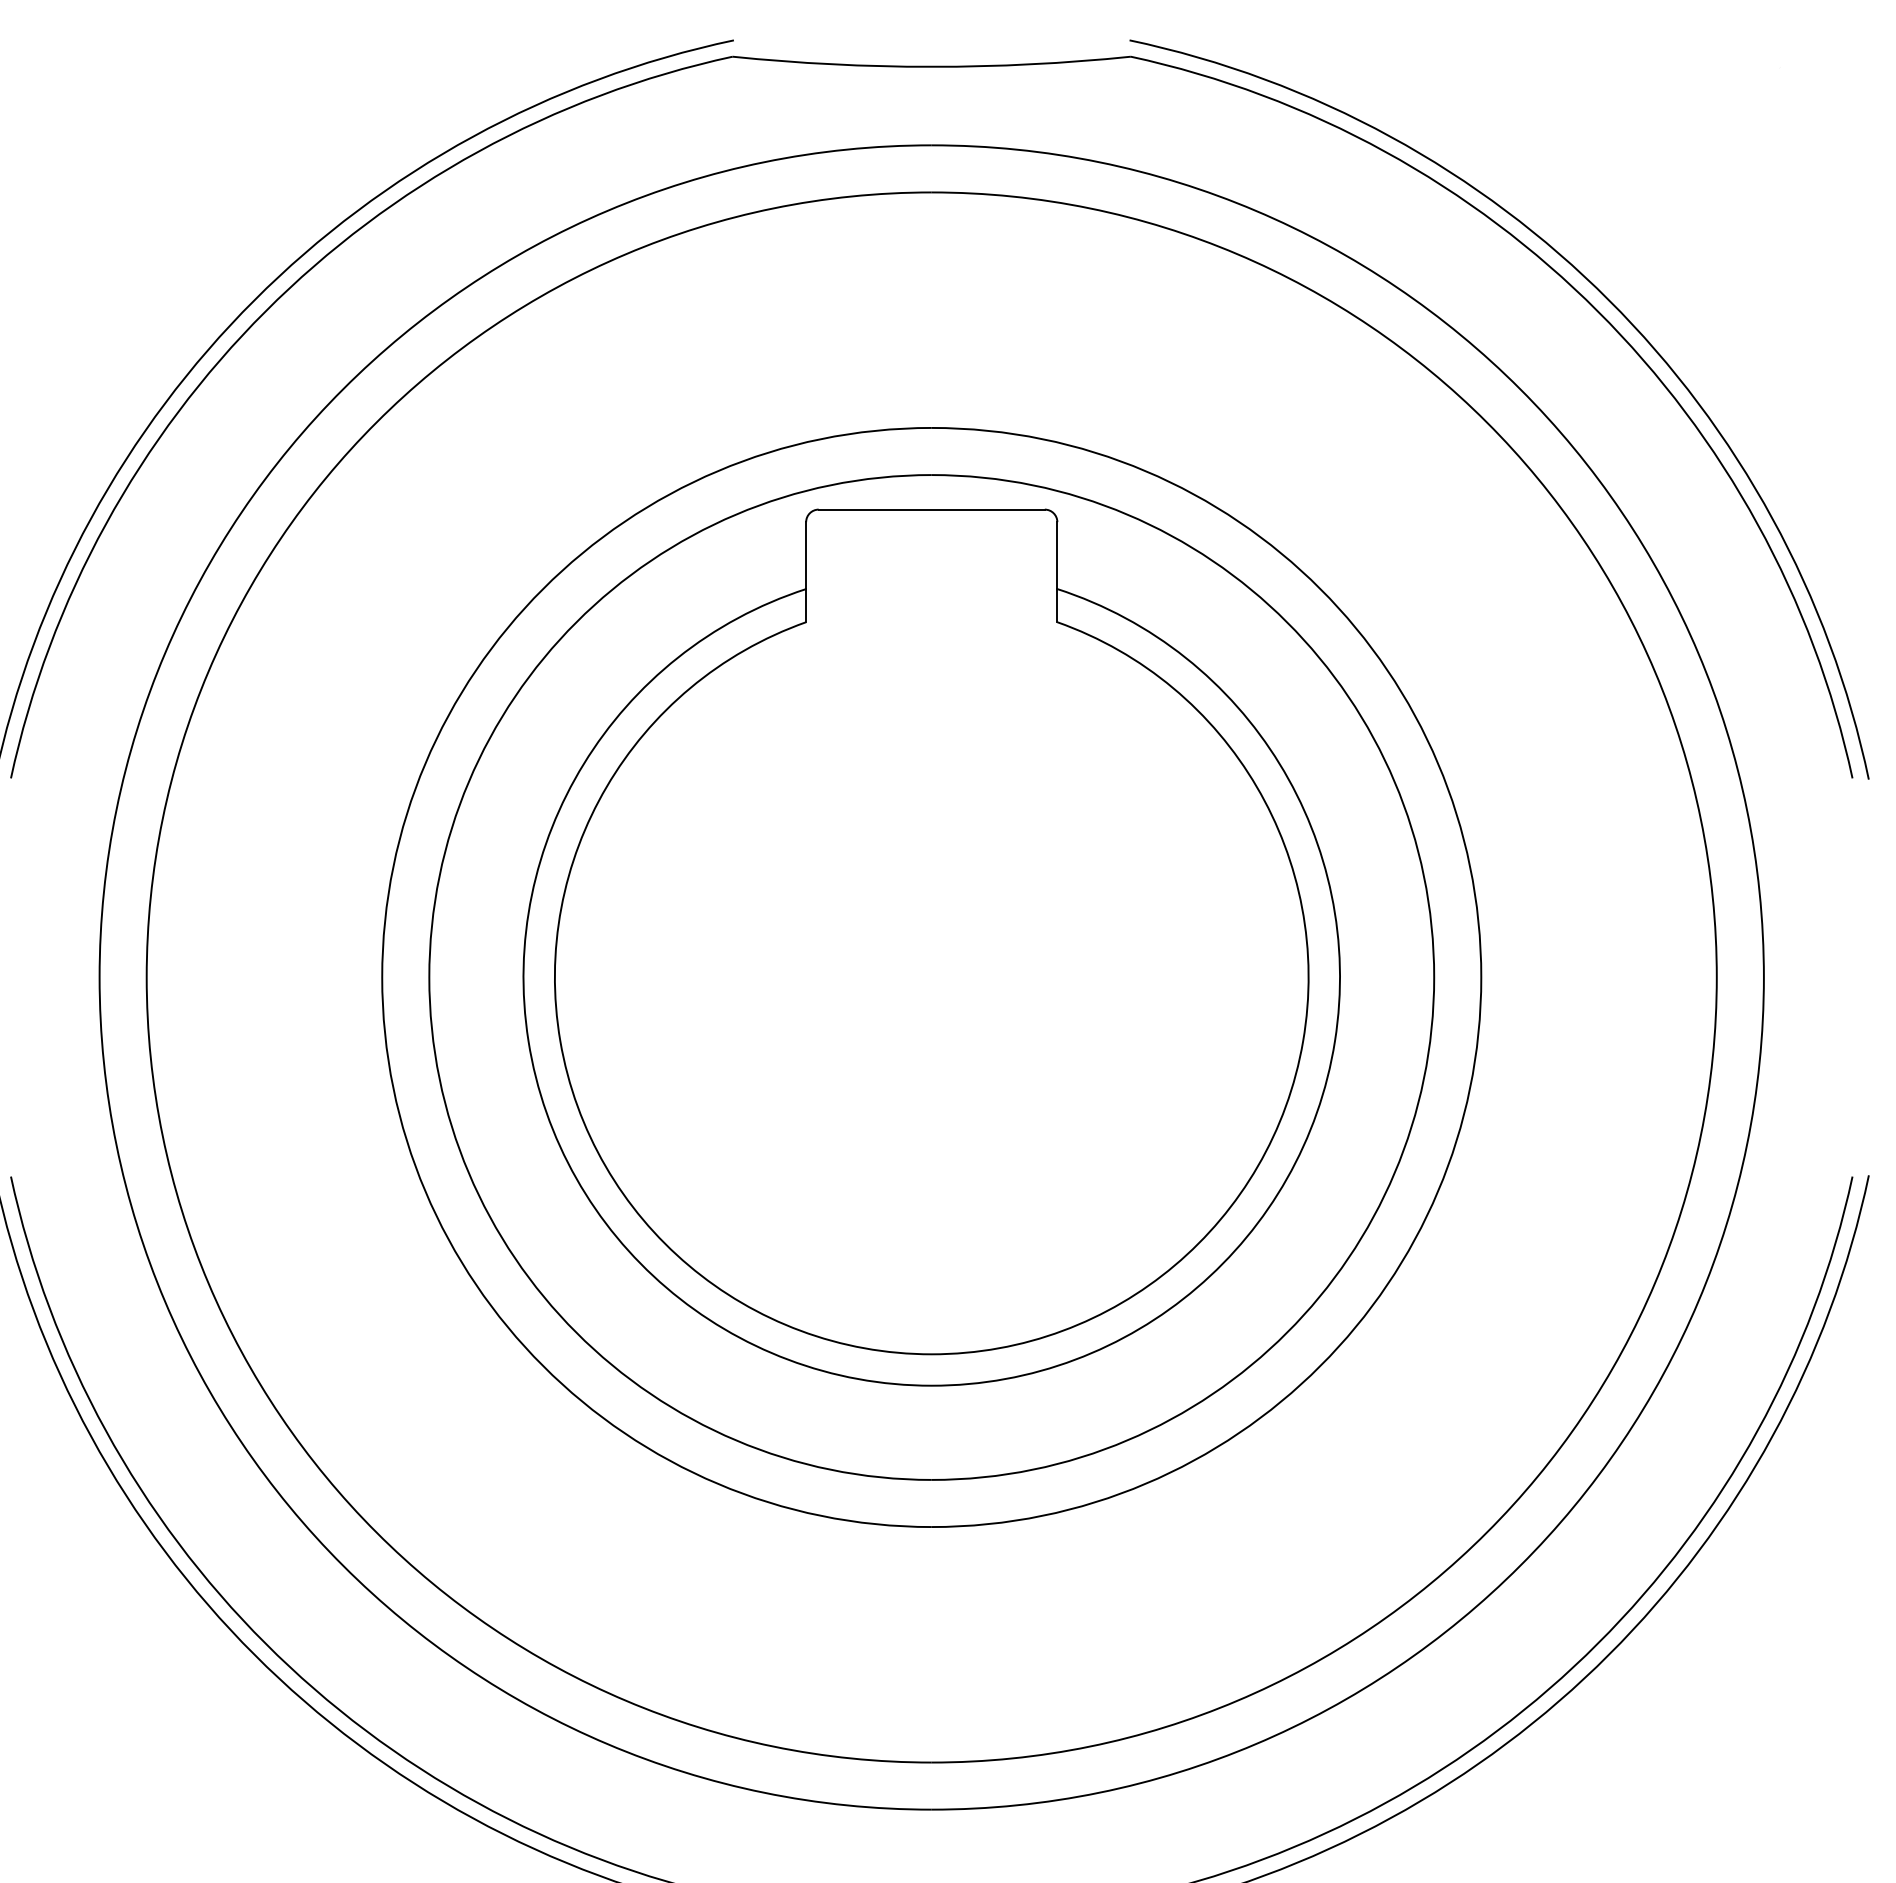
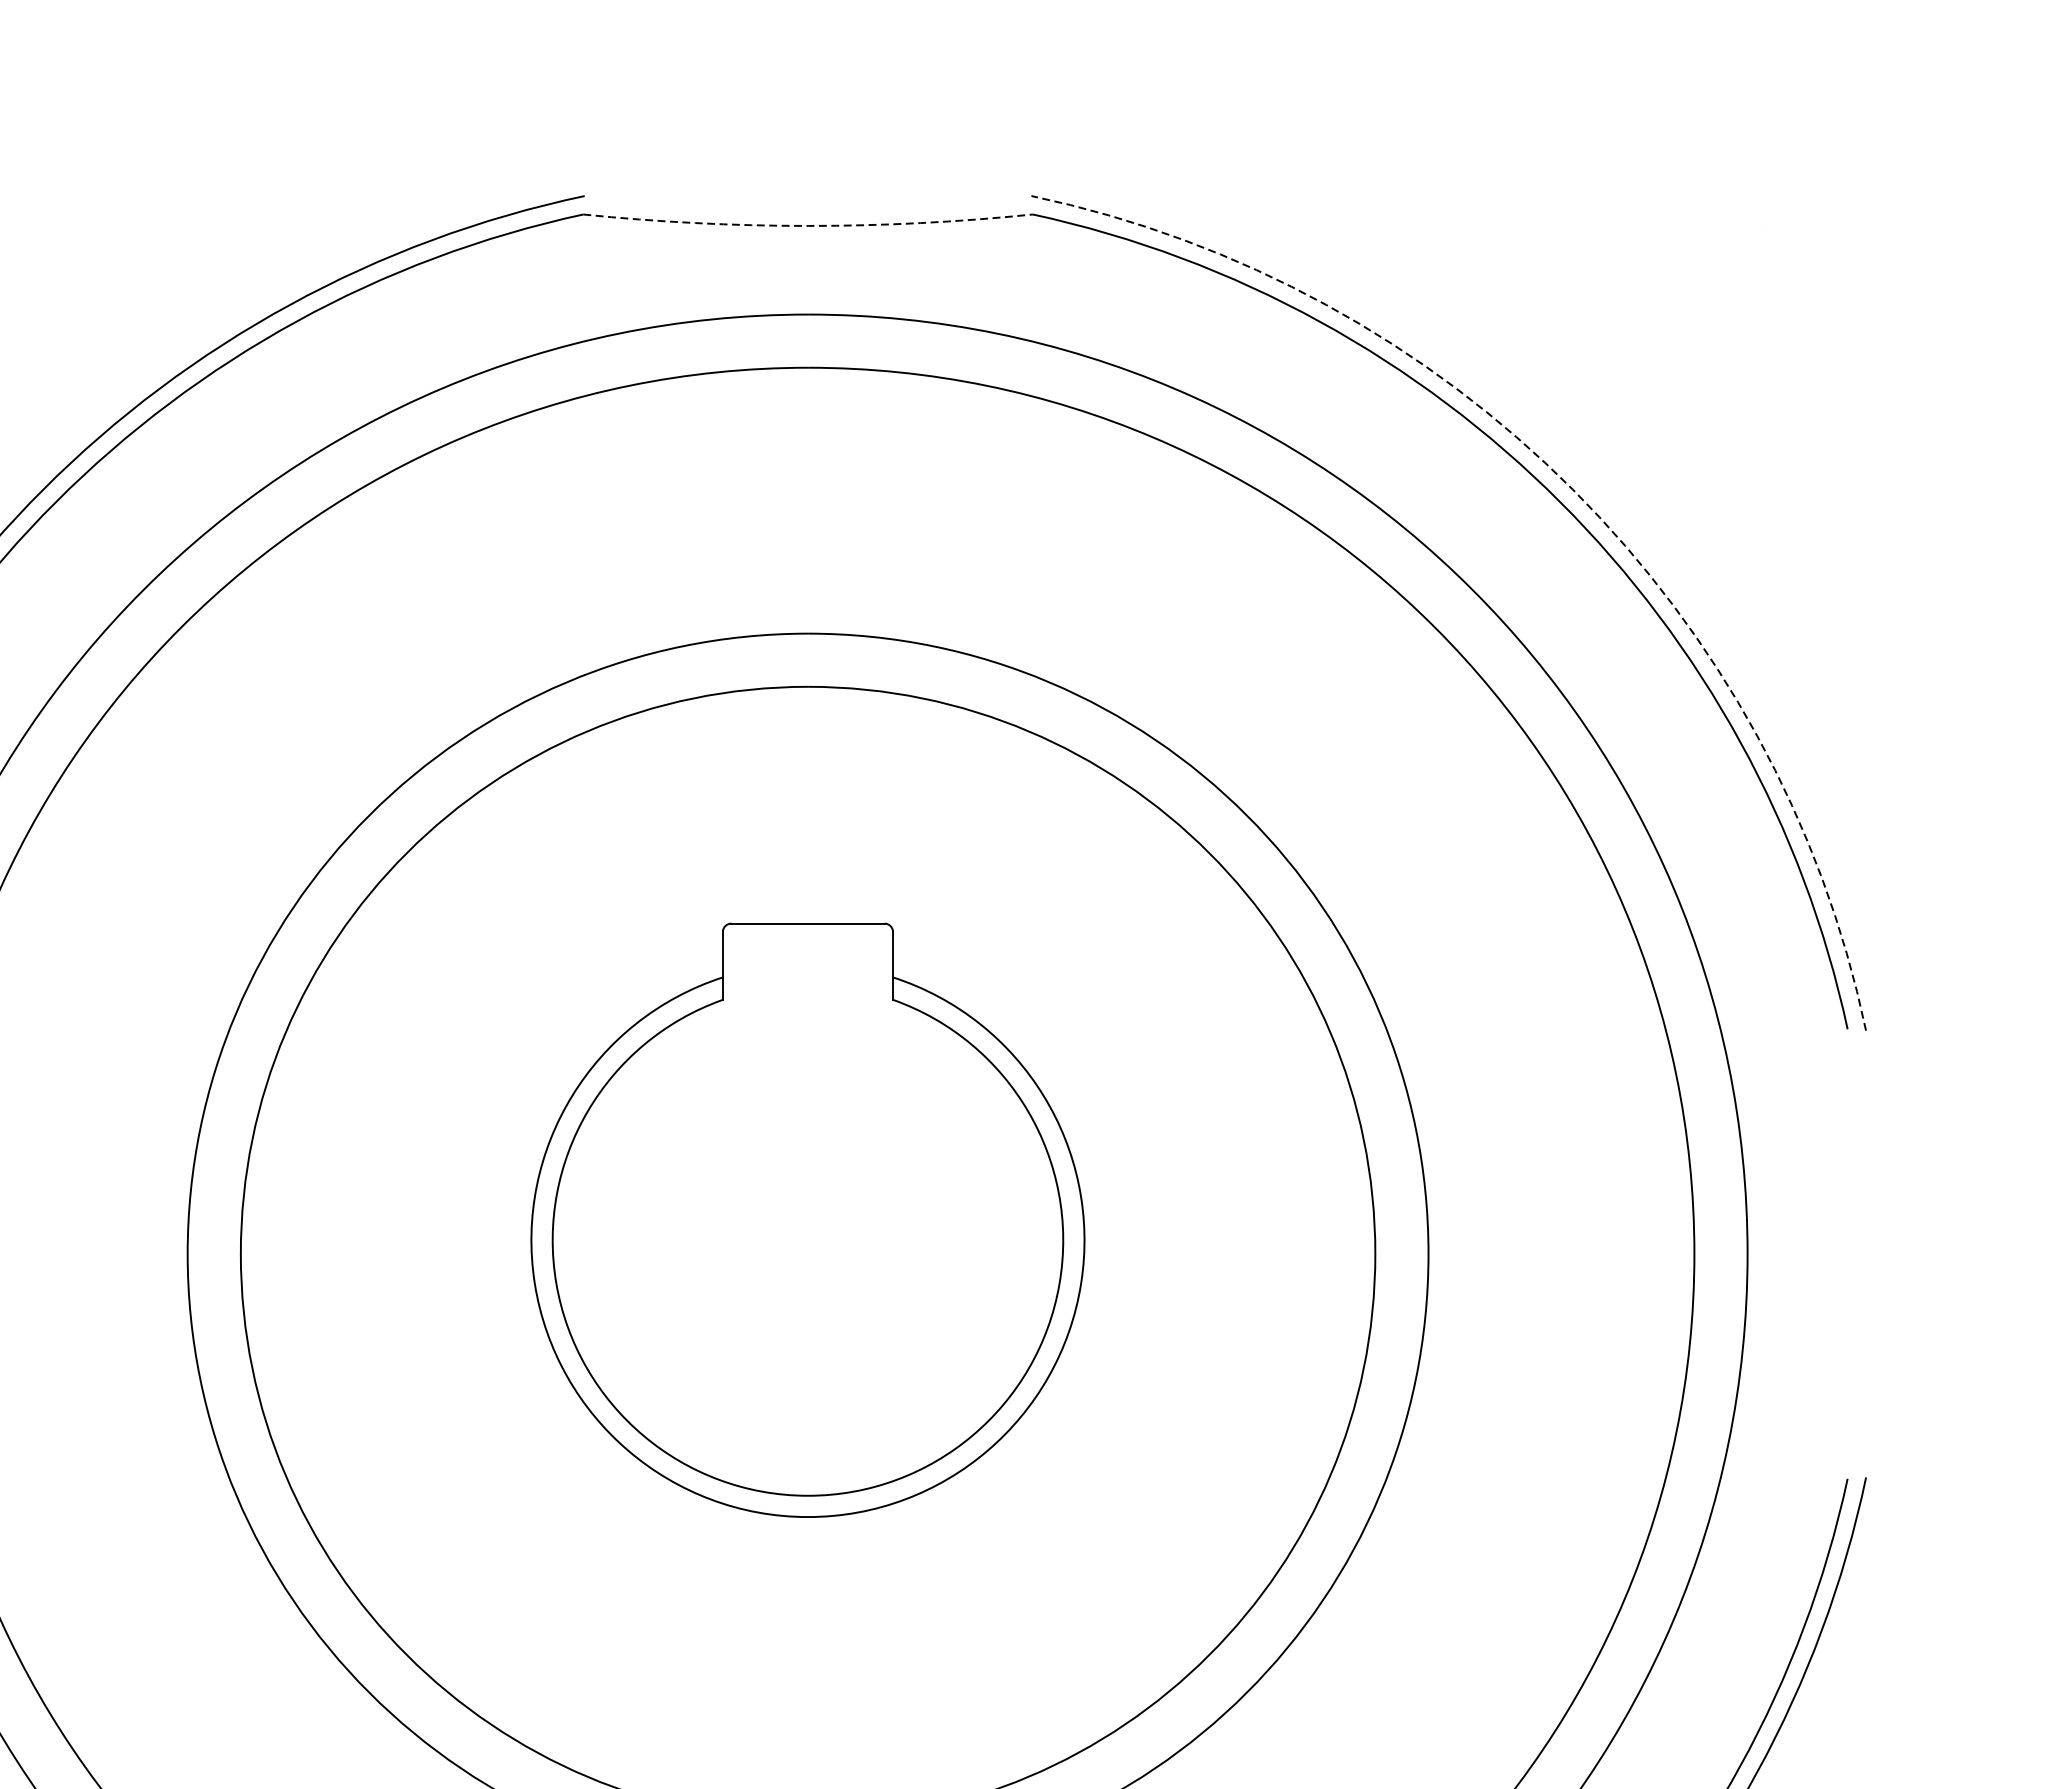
arc: (931, 66) -> (807, 225), solid -> dashed
arc: (1609, 300) -> (1573, 489), solid -> dashed
part: (931, 947) -> (807, 1220), size x0.6

